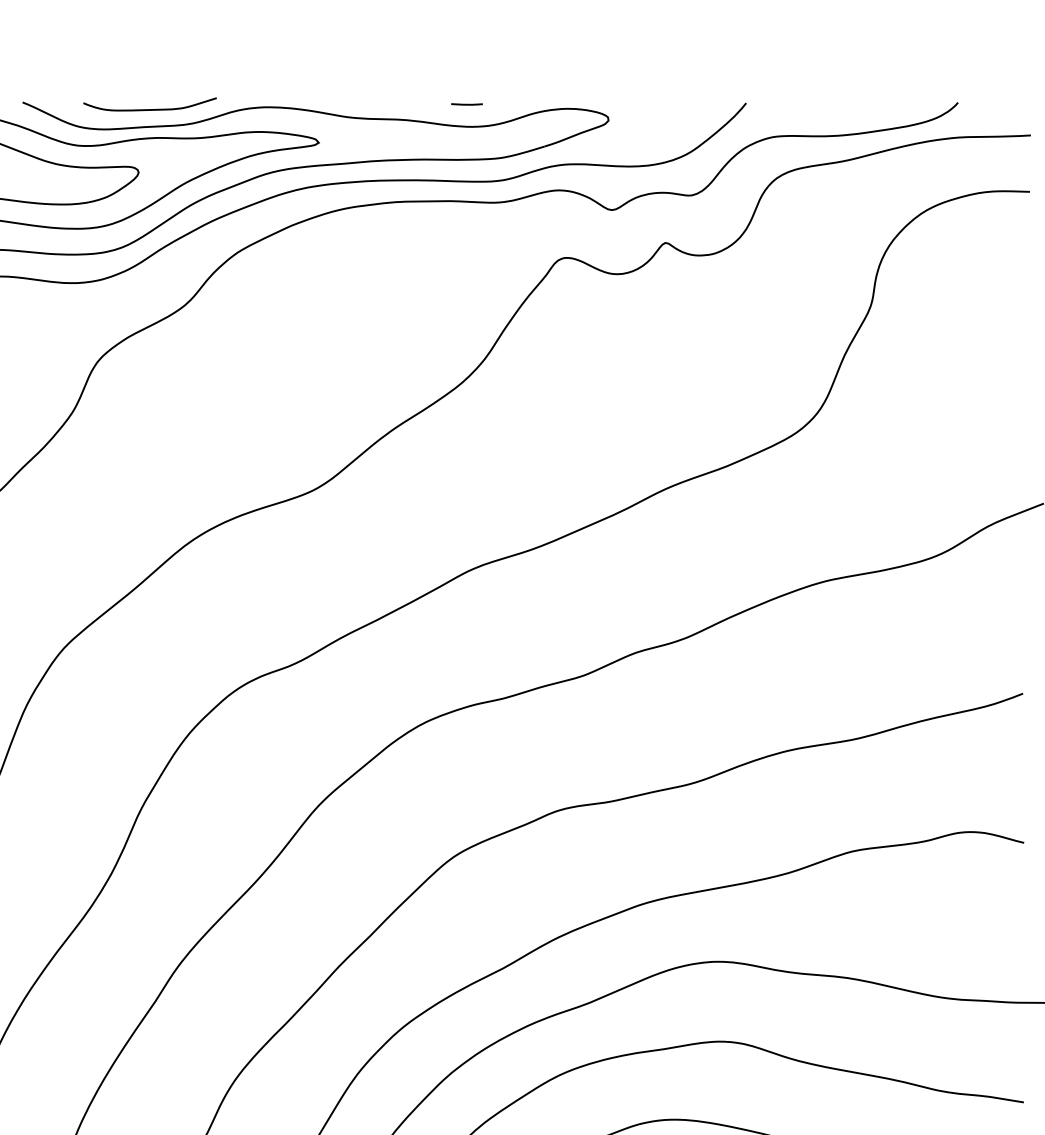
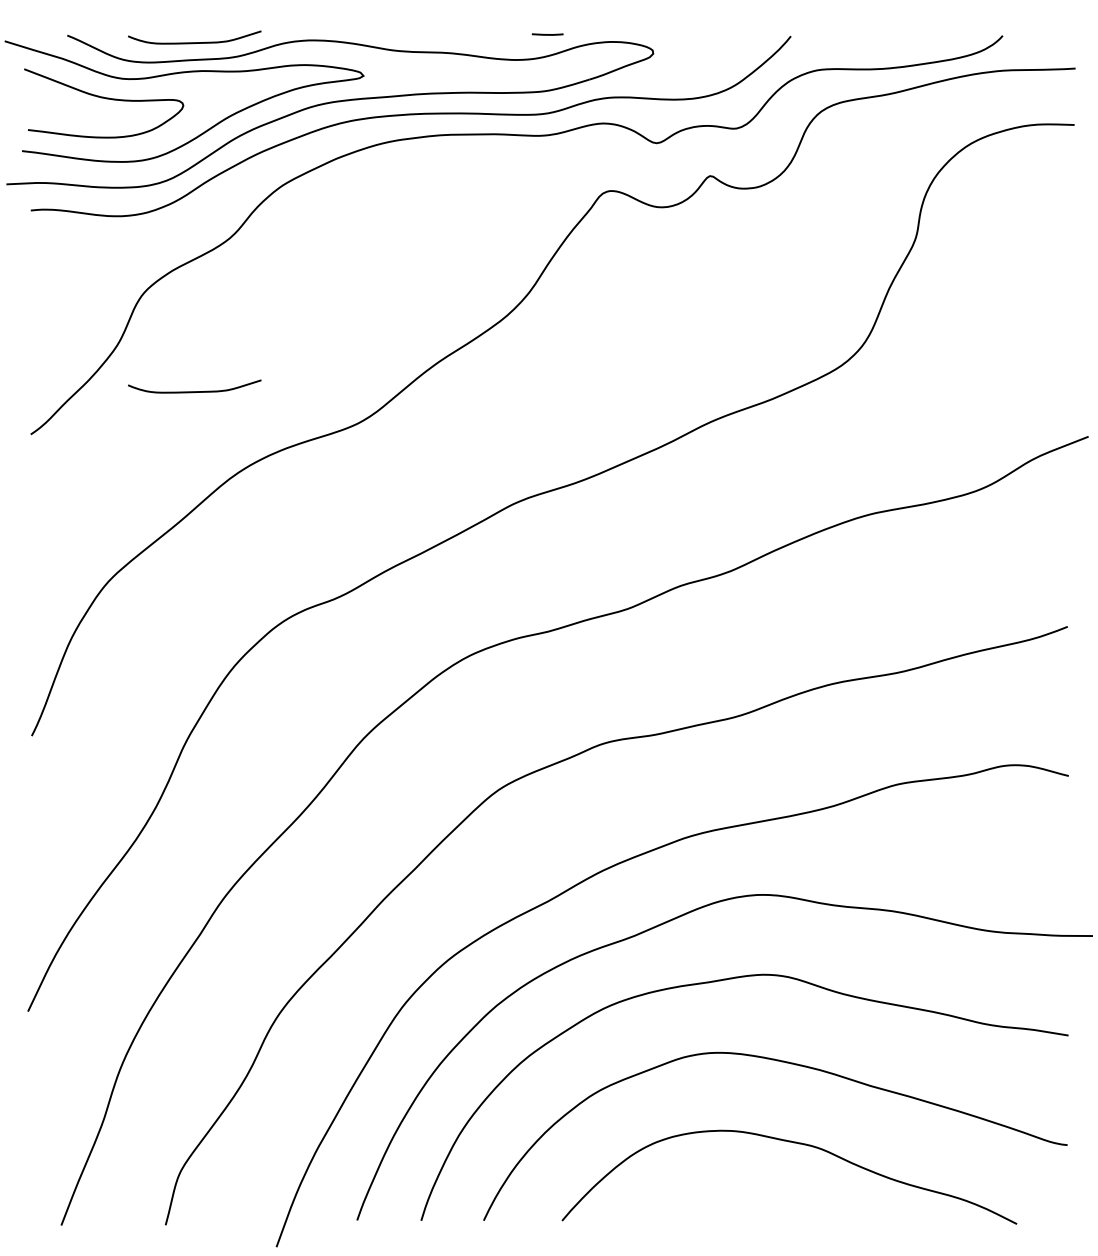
line: (466, 104) -> (547, 34), moved
curve: (149, 458) -> (194, 391), added

